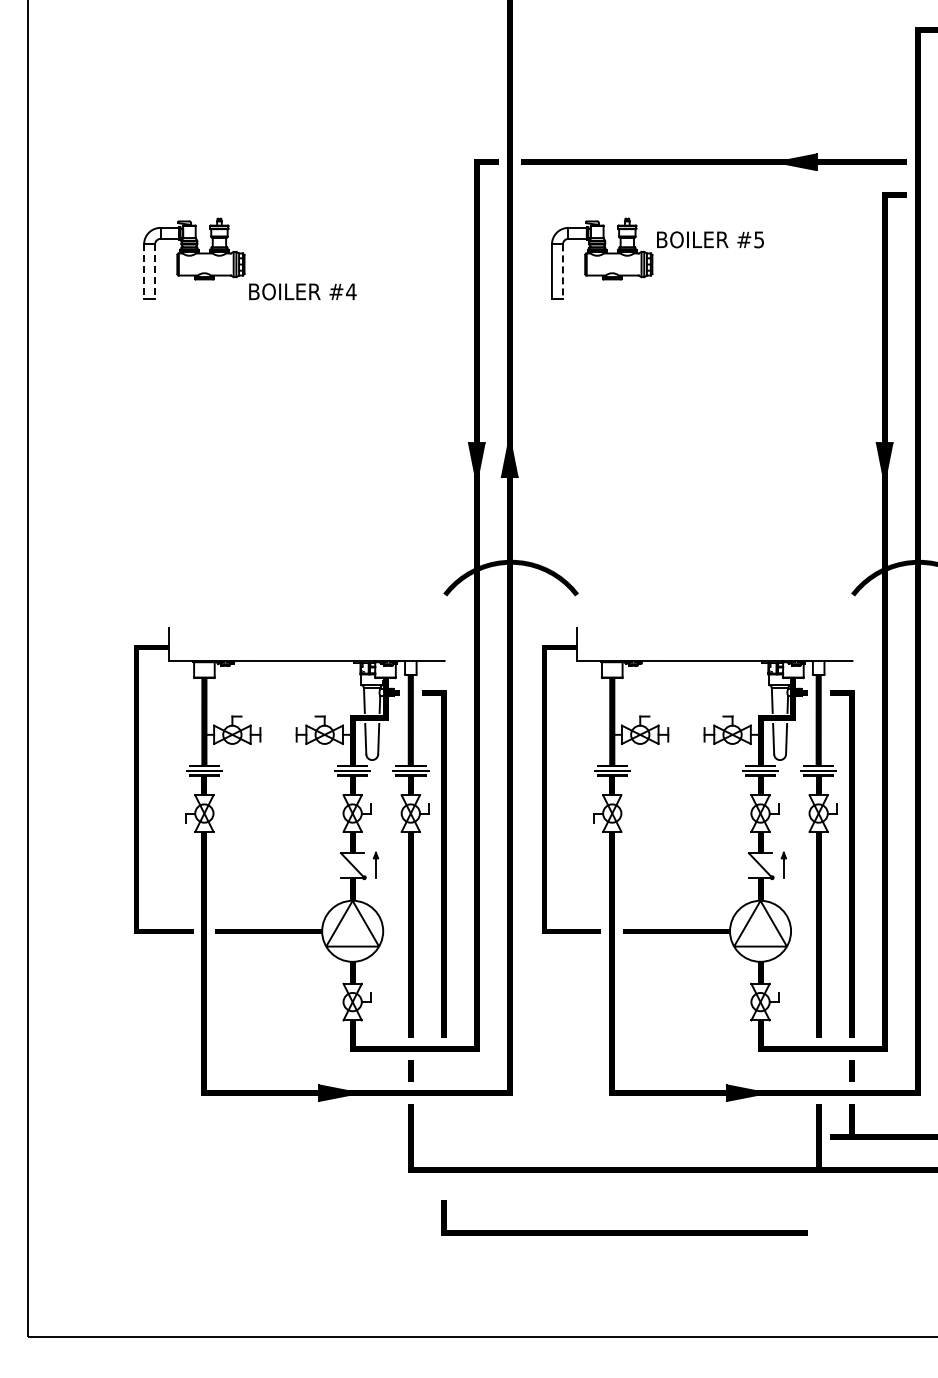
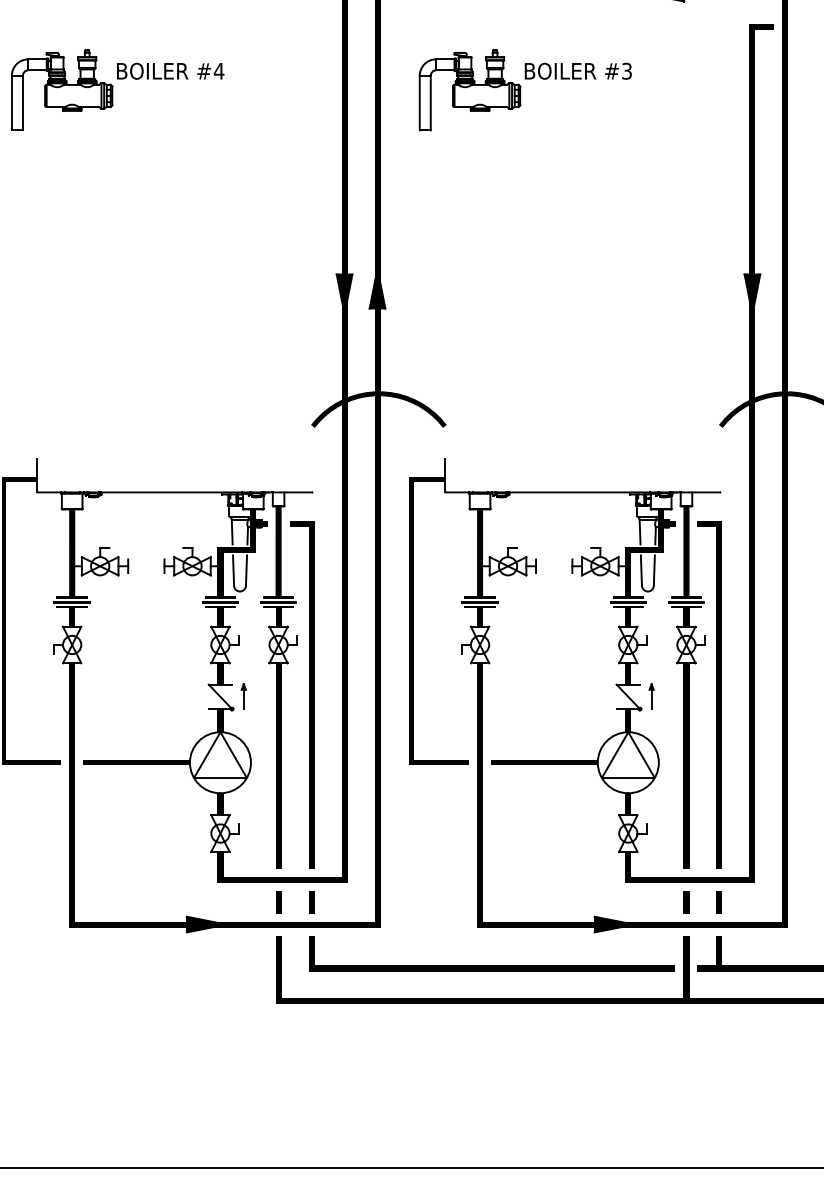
text: (759, 239) -> (627, 70), #5 -> #3
line: (144, 272) -> (12, 103), dashed -> solid
line: (155, 272) -> (23, 103), dashed -> solid
line: (562, 272) -> (430, 103), dashed -> solid
text: (302, 291) -> (170, 70), moved
line: (443, 1070) -> (311, 901), added
line: (818, 1070) -> (686, 901), added
line: (624, 1230) -> (492, 965), moved

